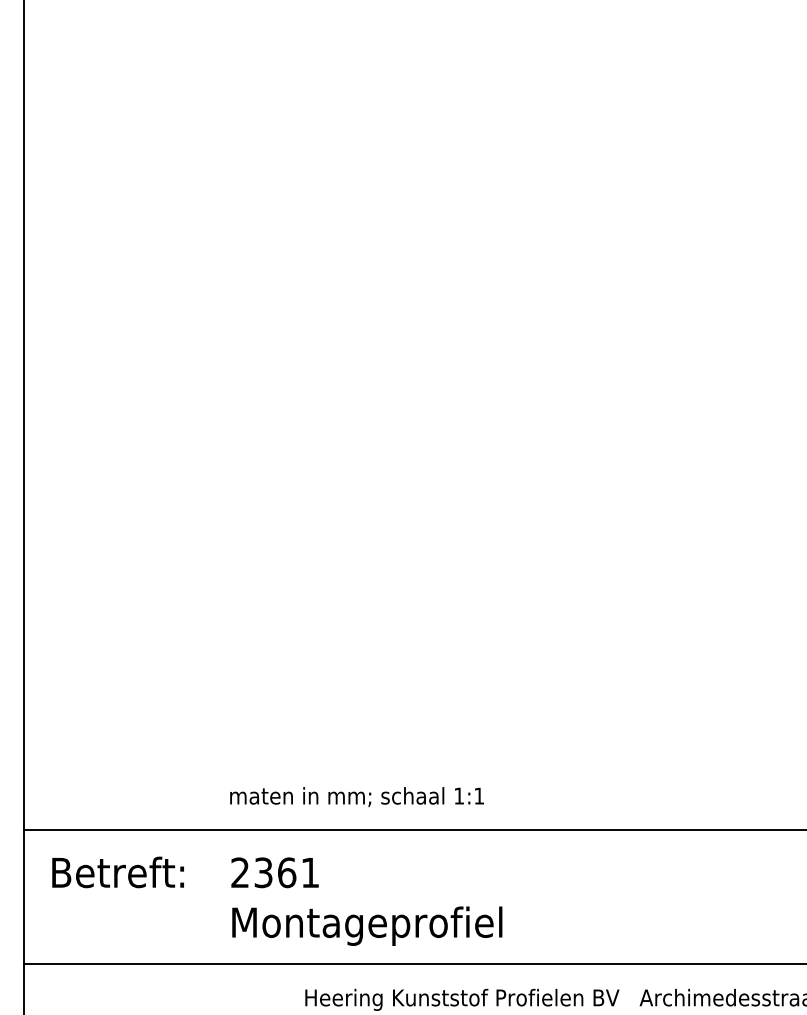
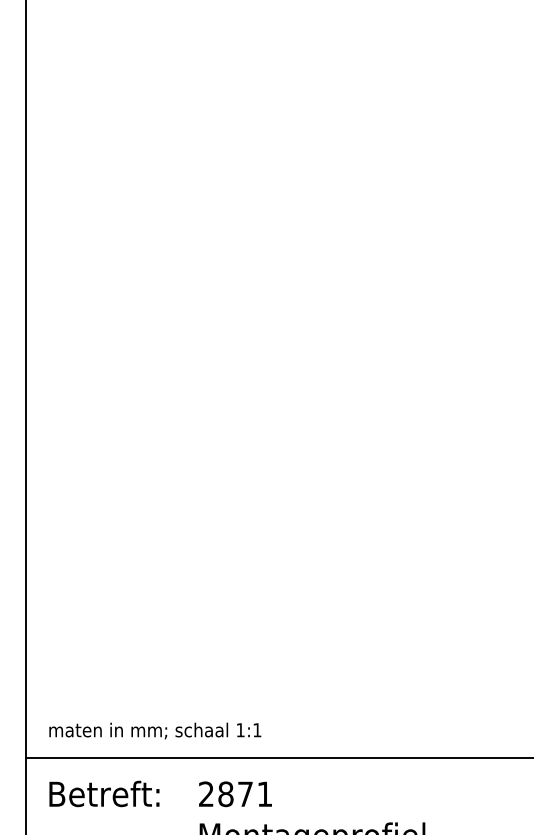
text: (356, 796) -> (154, 730), moved
text: (275, 872) -> (235, 794), 2361 -> 2871

